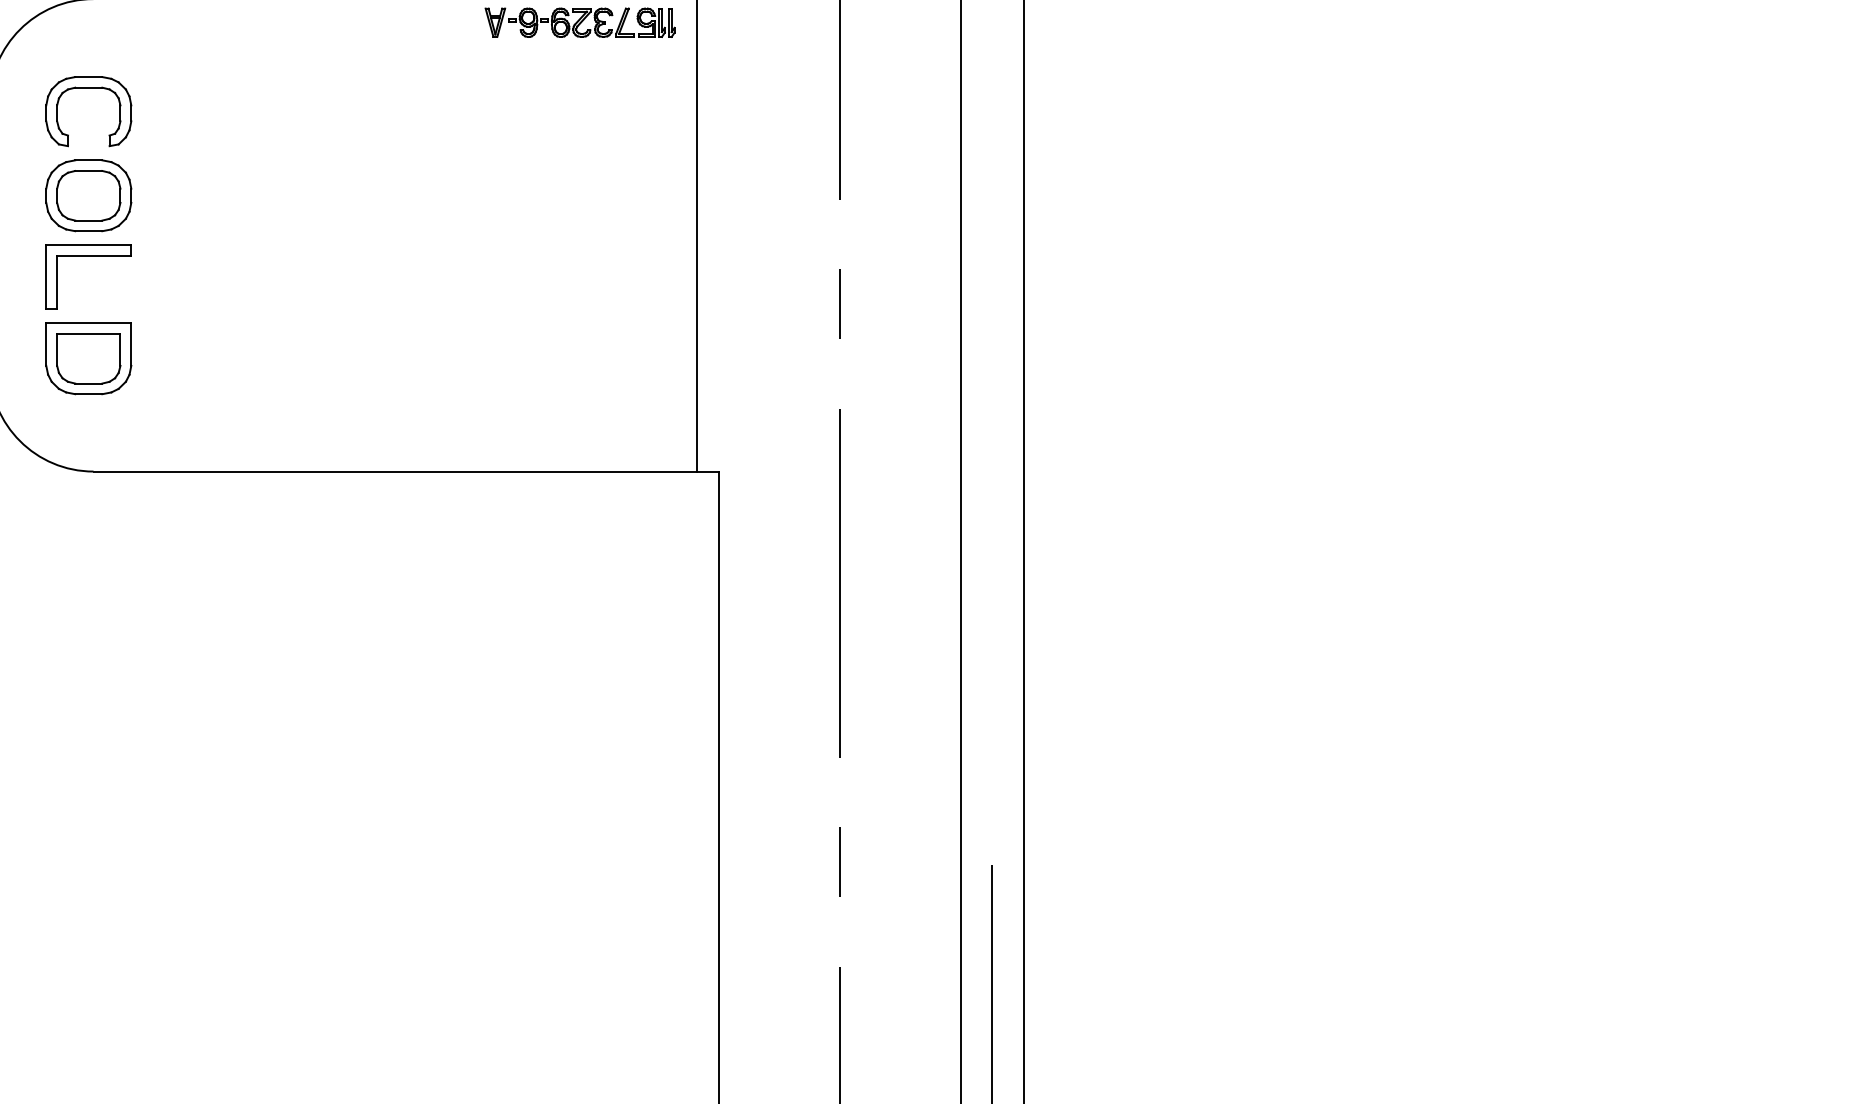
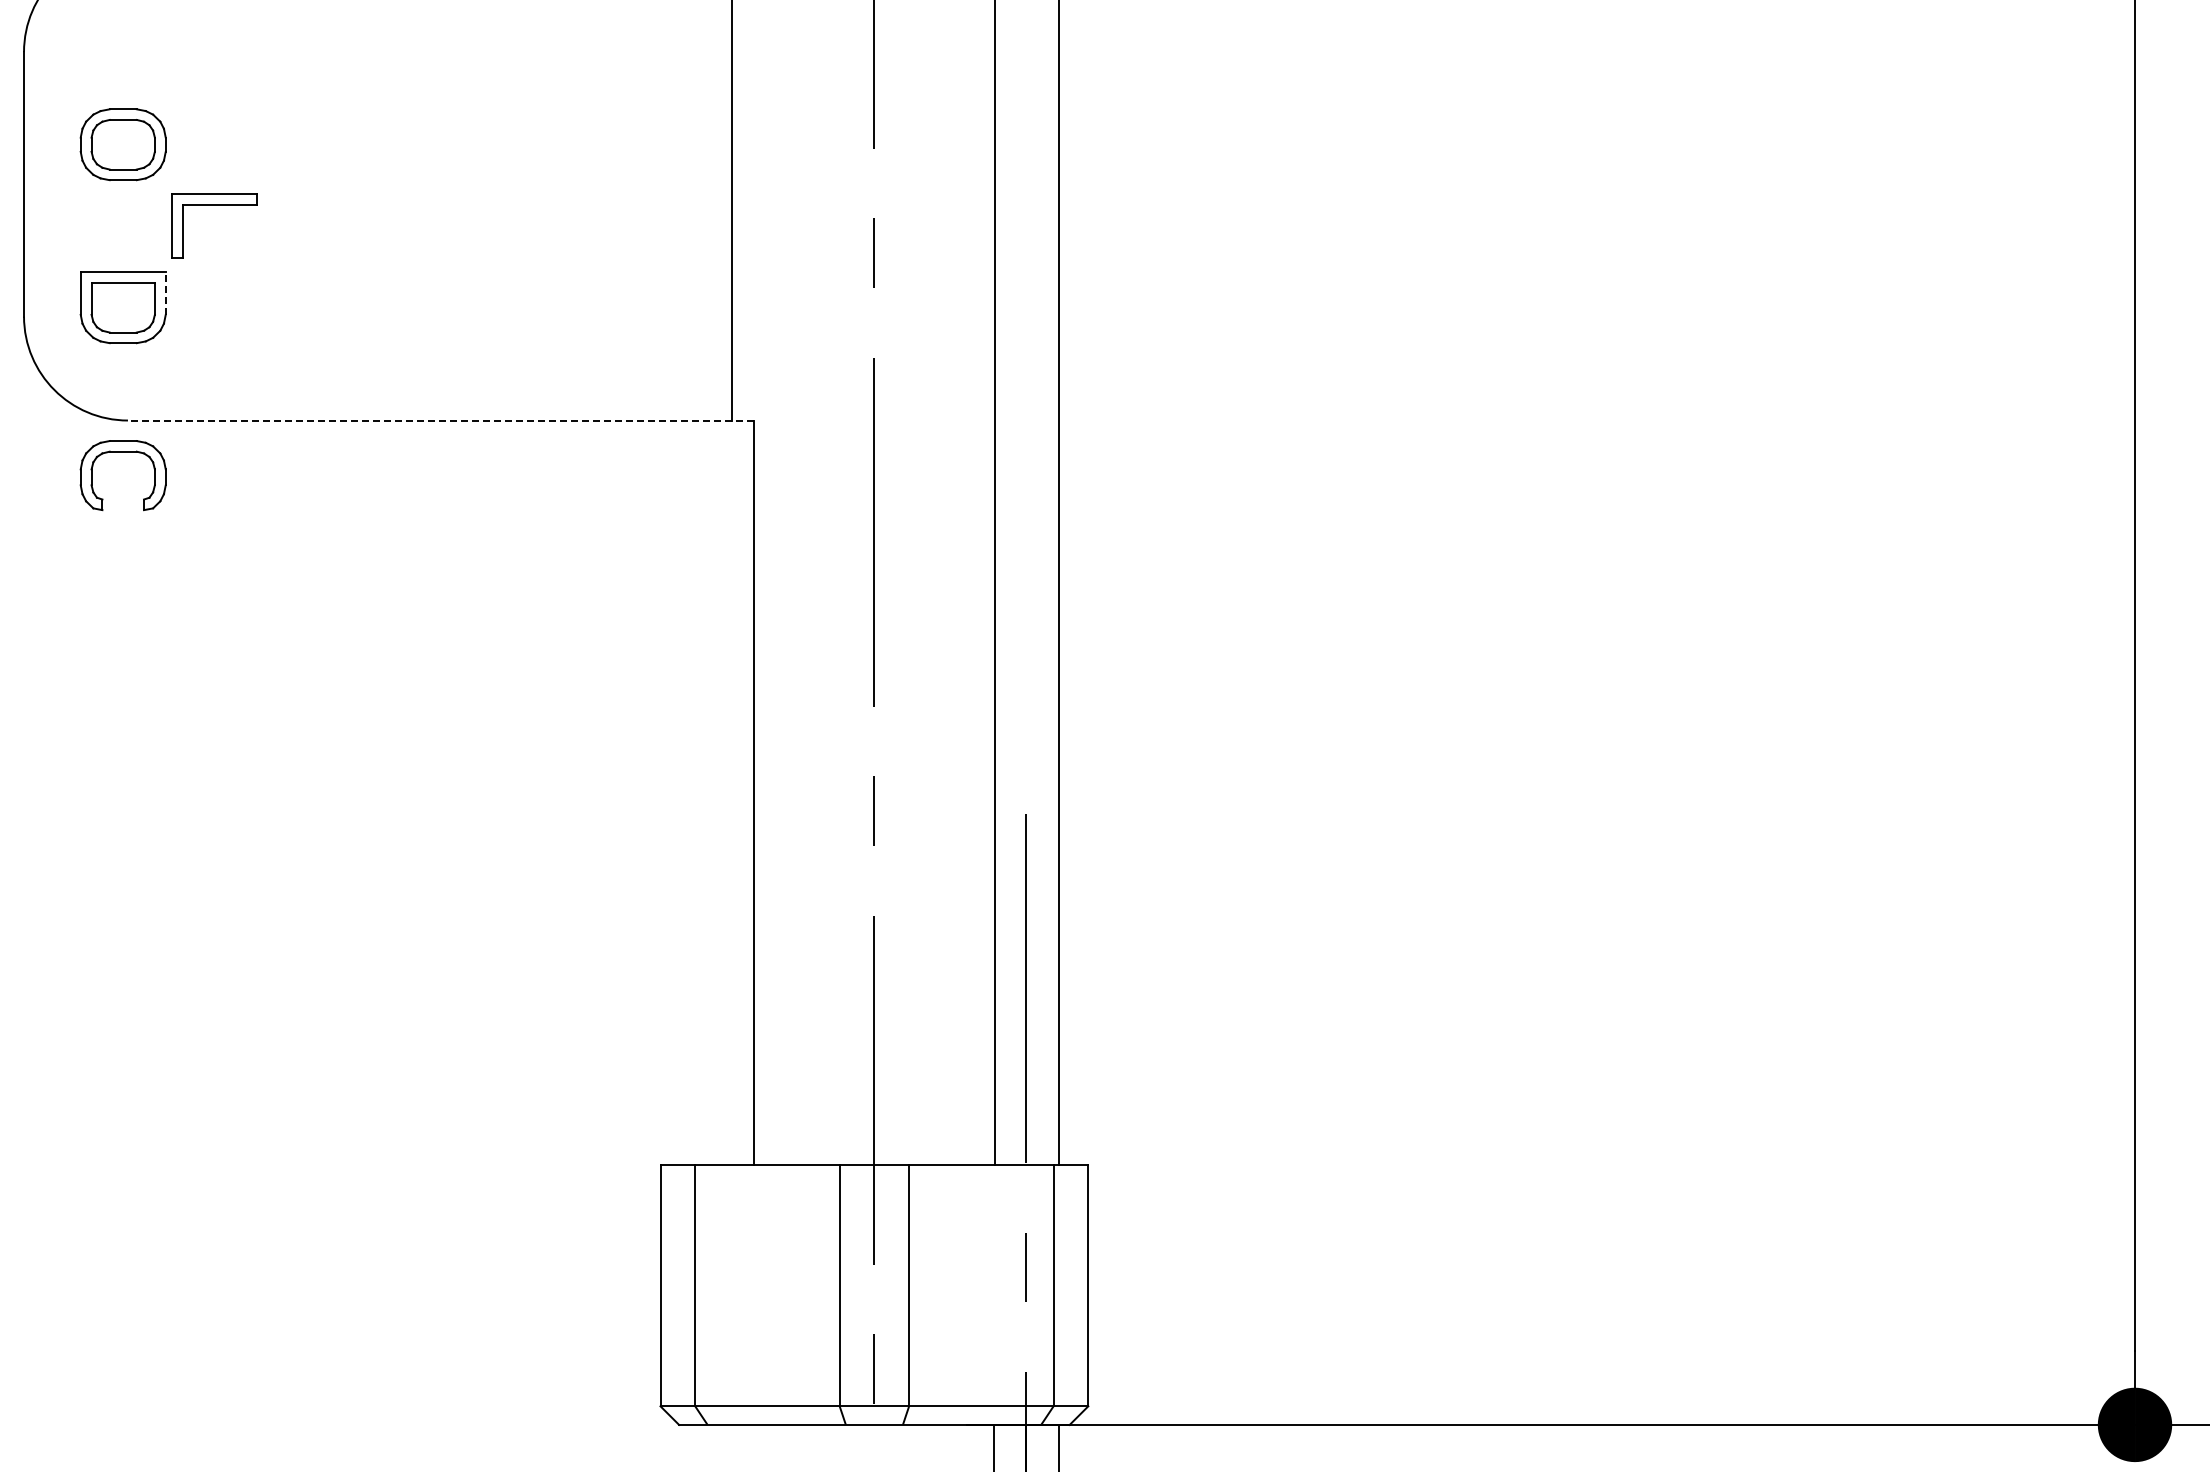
part: (88, 88) -> (122, 452), moved
part: (89, 256) -> (214, 205), moved
line: (131, 344) -> (165, 293), solid -> dashed
line: (406, 471) -> (440, 420), solid -> dashed

